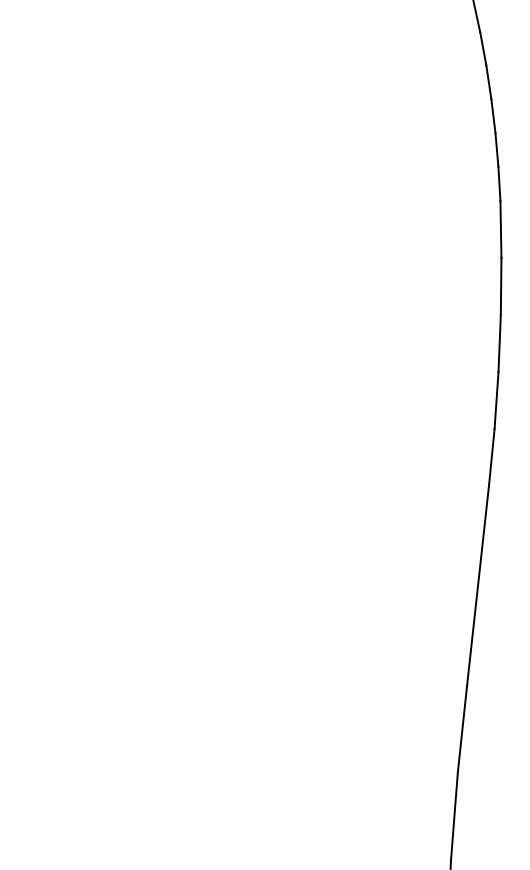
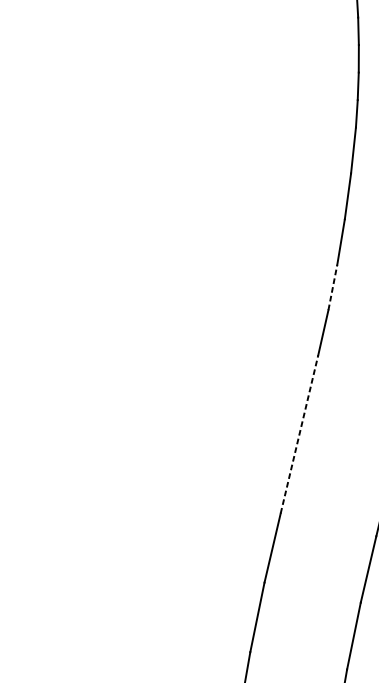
line: (496, 400) -> (332, 287), solid -> dashed
line: (478, 585) -> (299, 434), solid -> dashed

